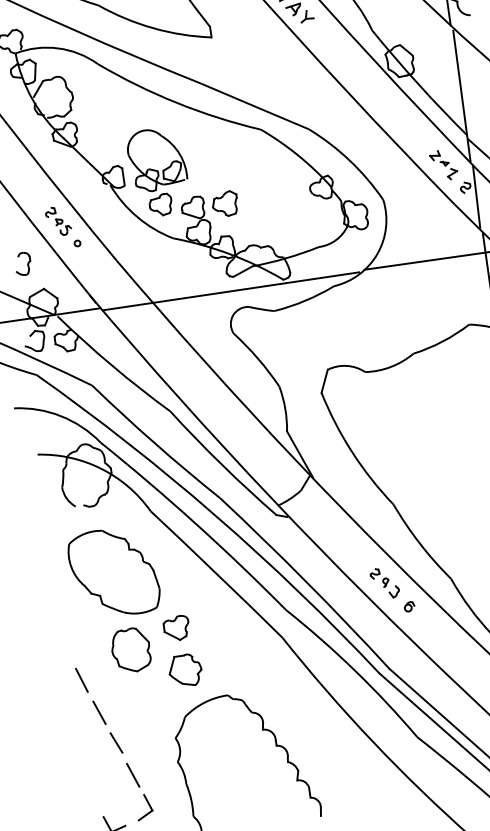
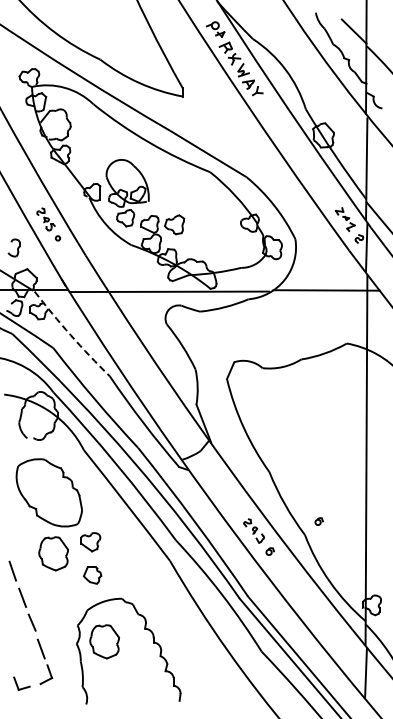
arc: (111, 366) -> (70, 335), solid -> dashed
part: (466, 558) -> (318, 521), added
part: (185, 670) -> (92, 575), size x0.7
part: (213, 753) -> (104, 641), added

